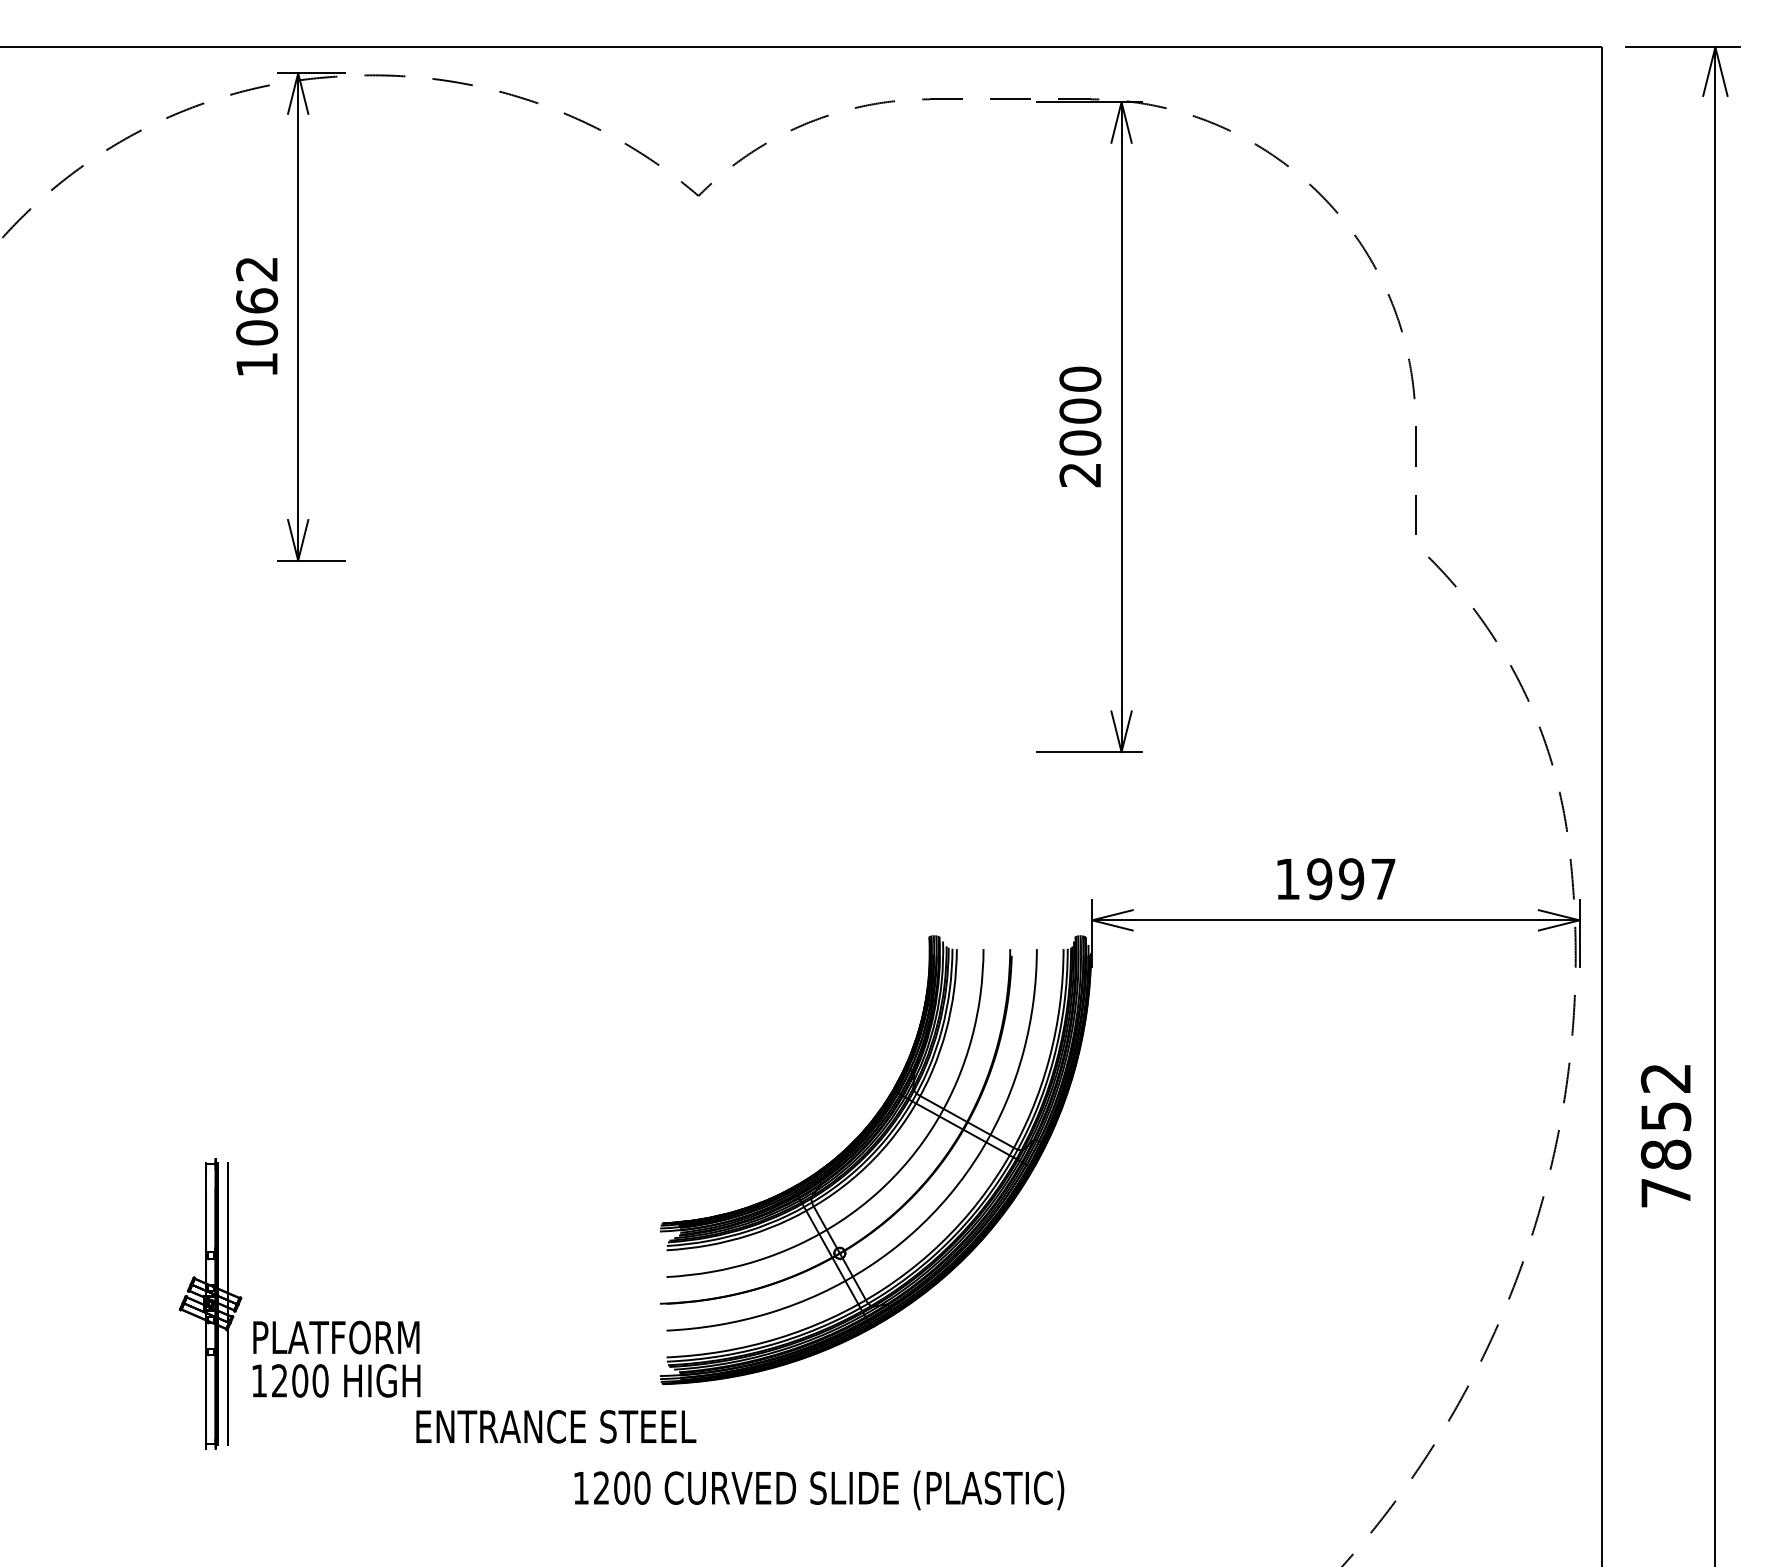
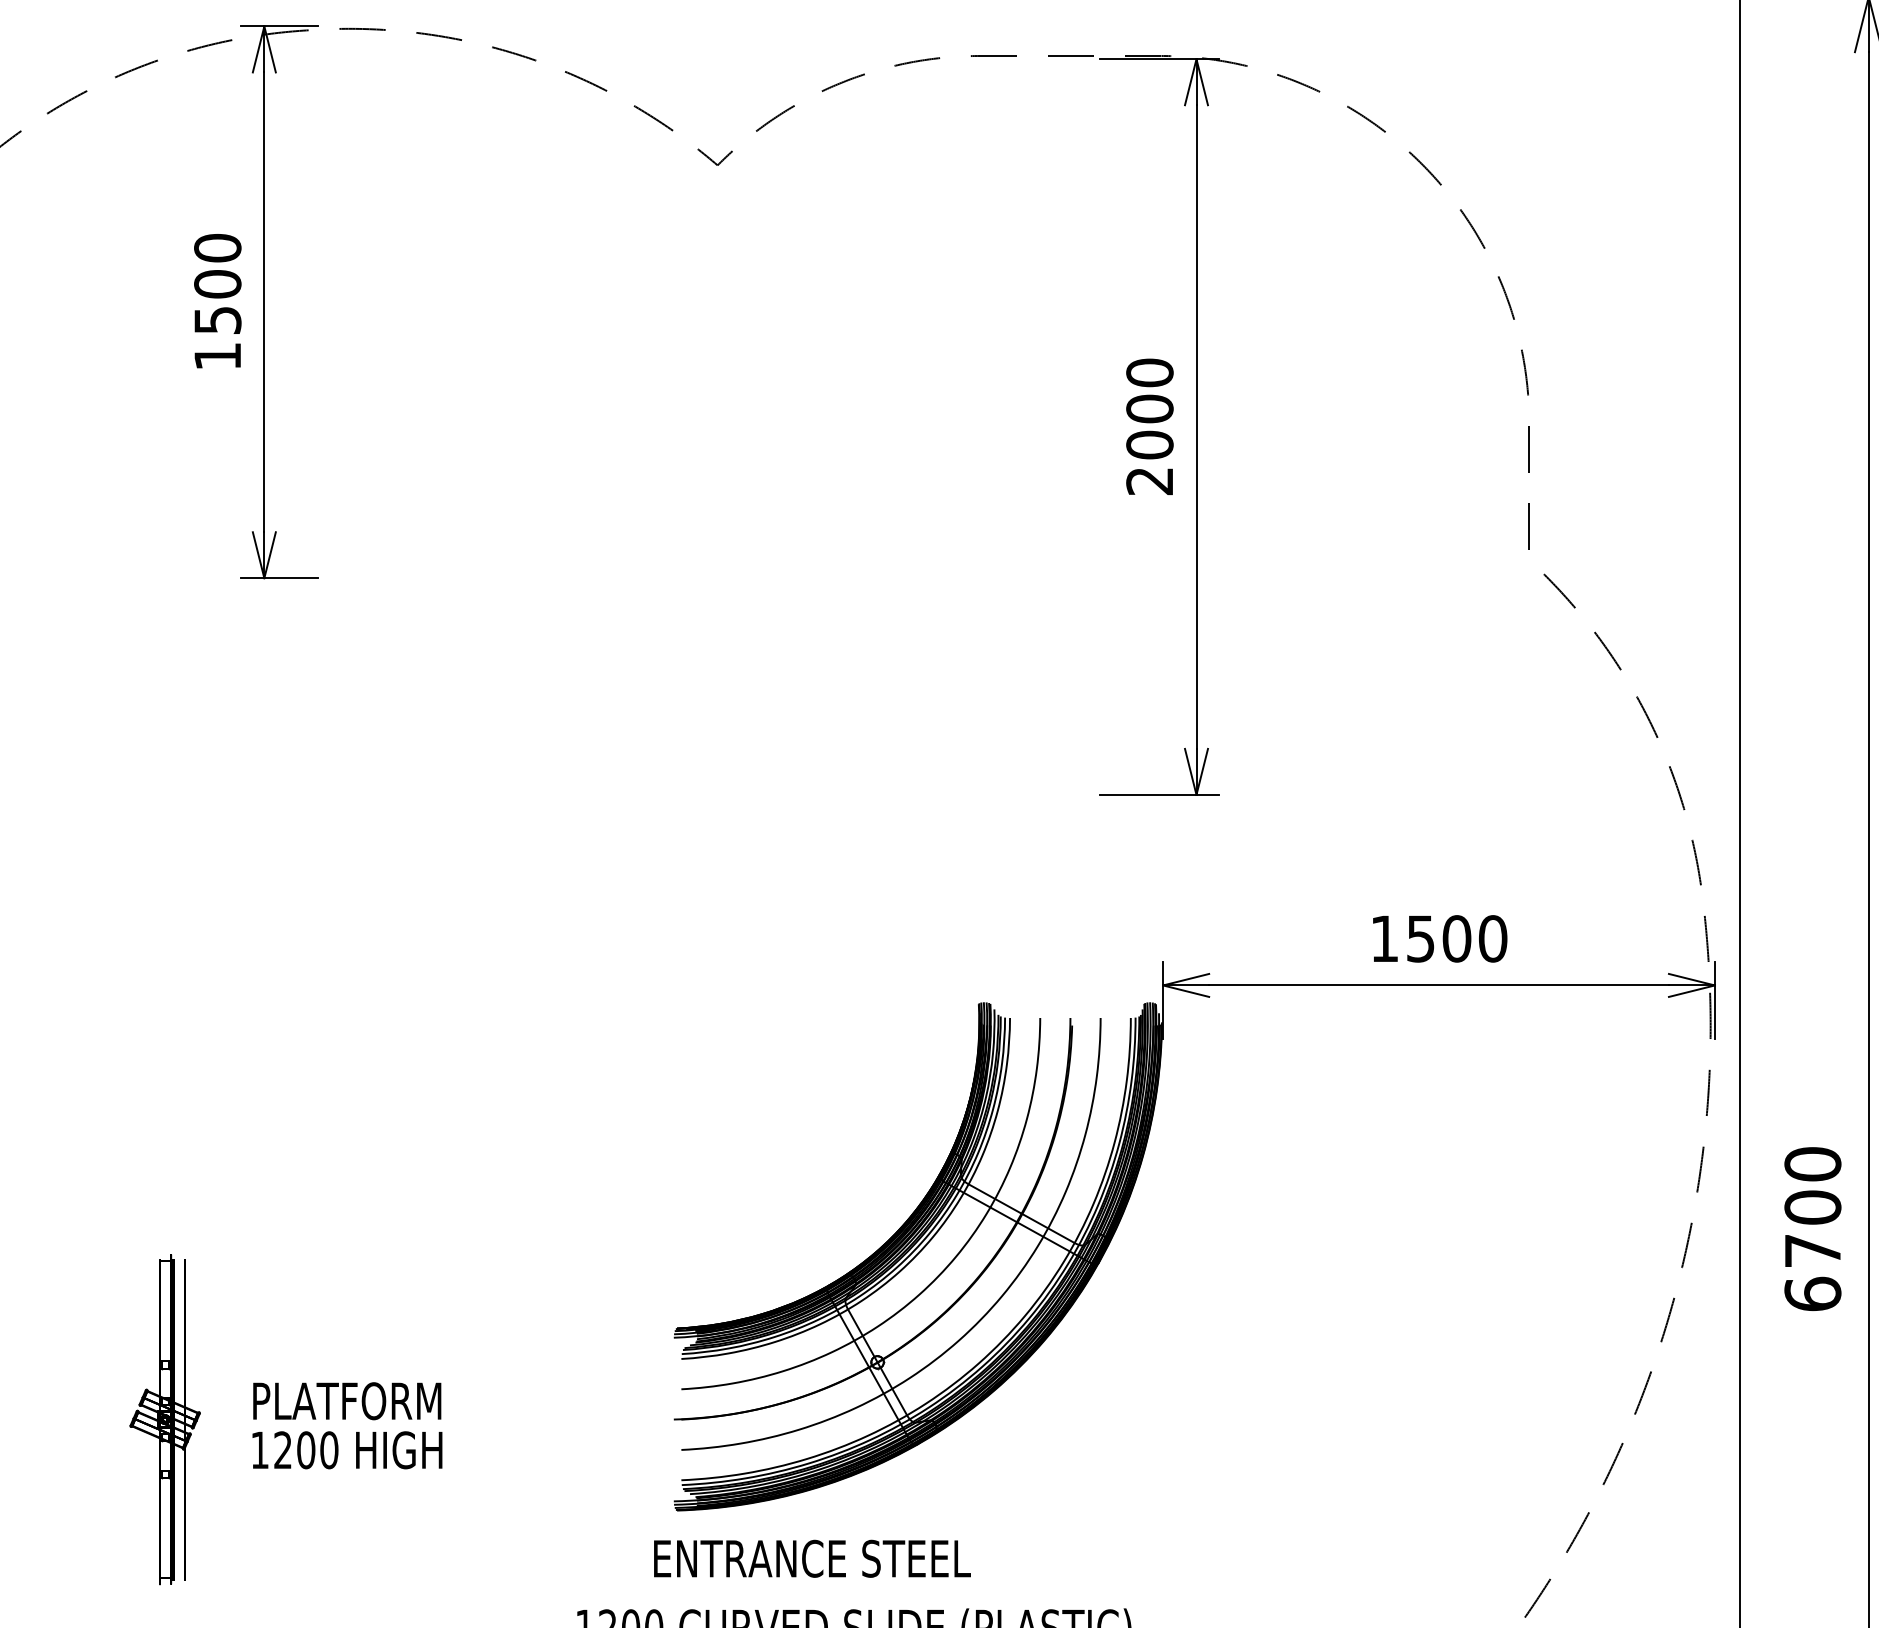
text: (257, 300) -> (218, 283), 1062 -> 1500
text: (1351, 879) -> (1456, 939), 1997 -> 1500
text: (1665, 1135) -> (1812, 1229), 7852 -> 6700
text: (336, 1358) -> (347, 1424), moved
text: (556, 1426) -> (812, 1558), moved

